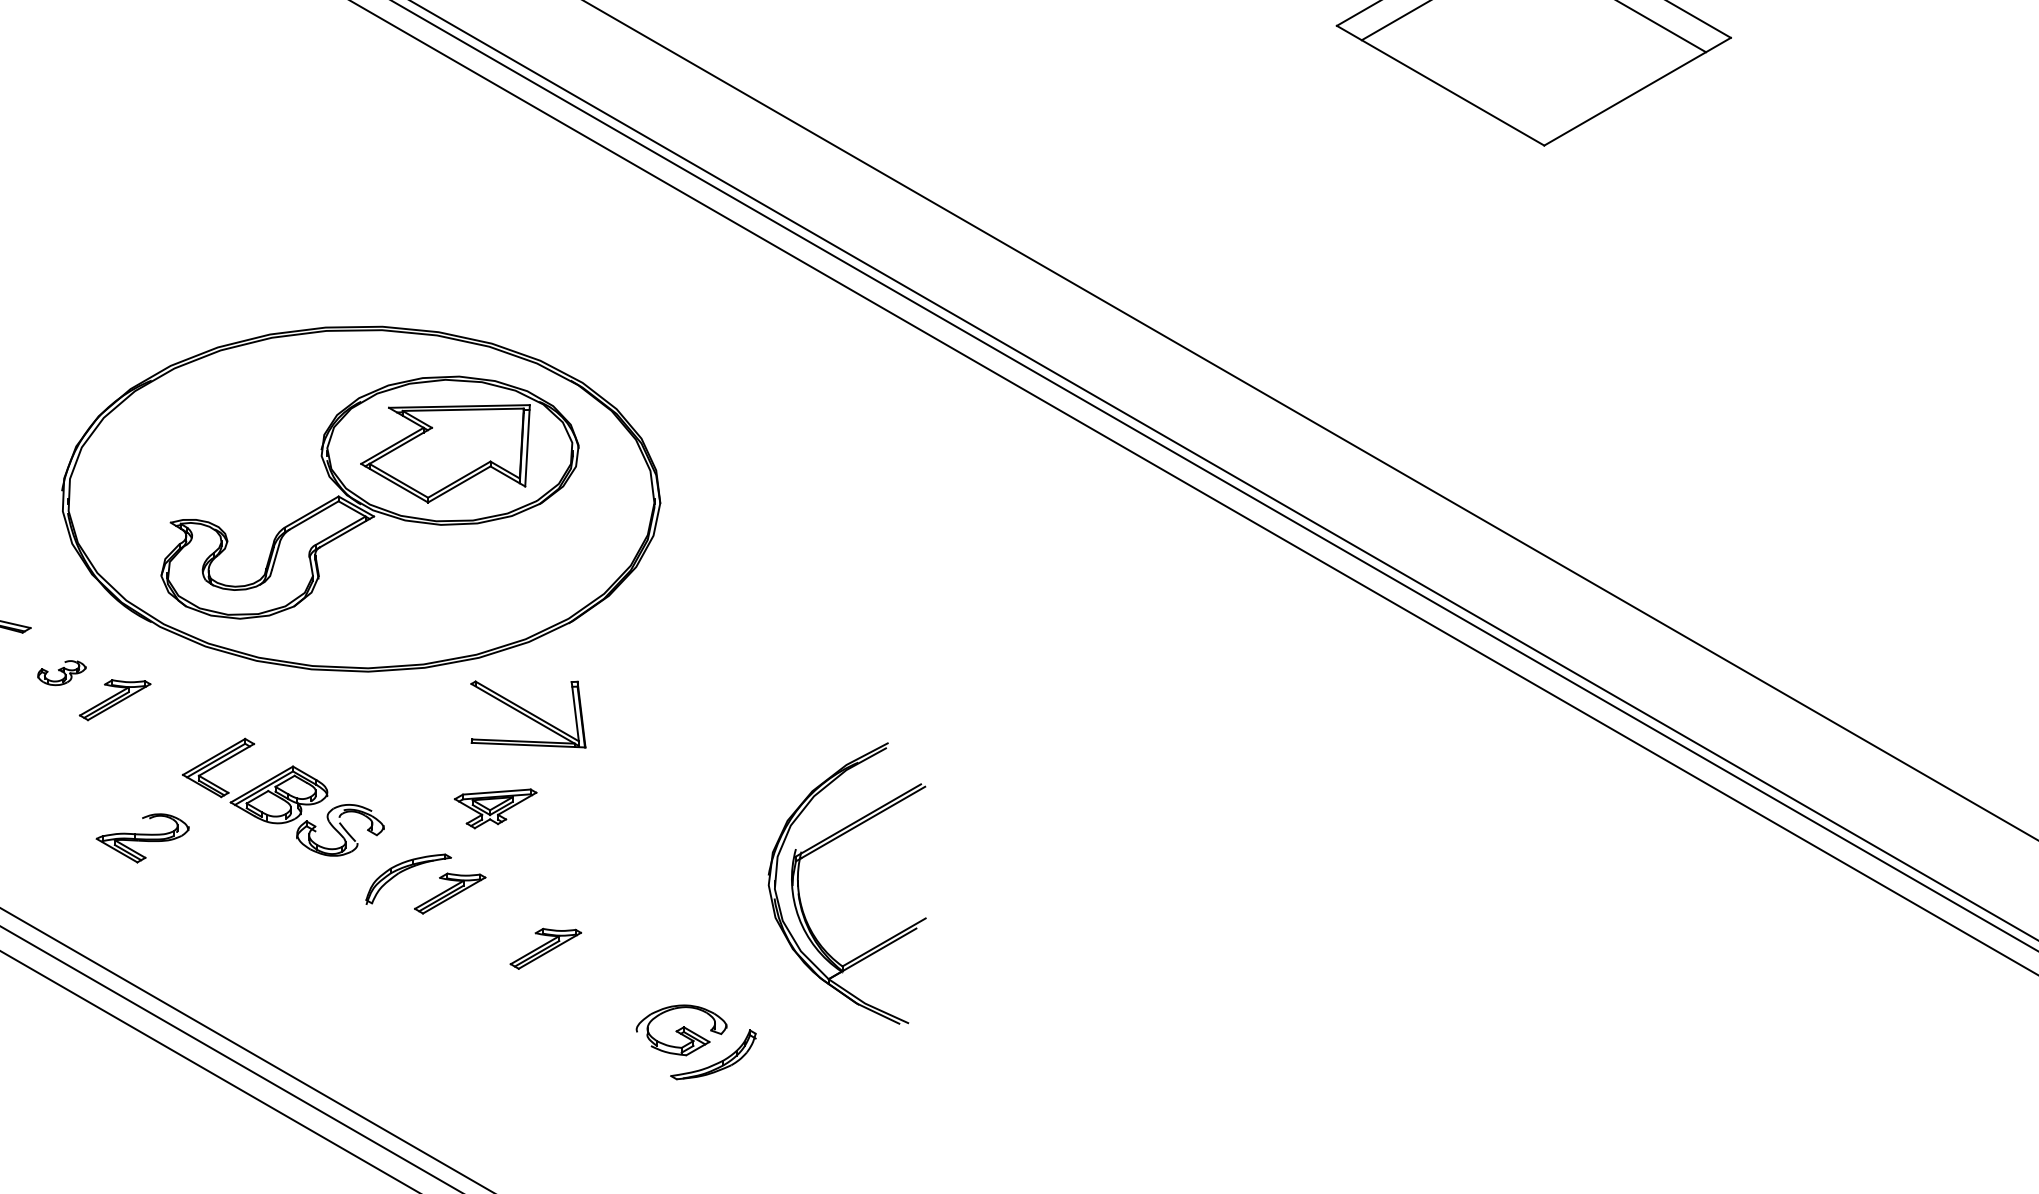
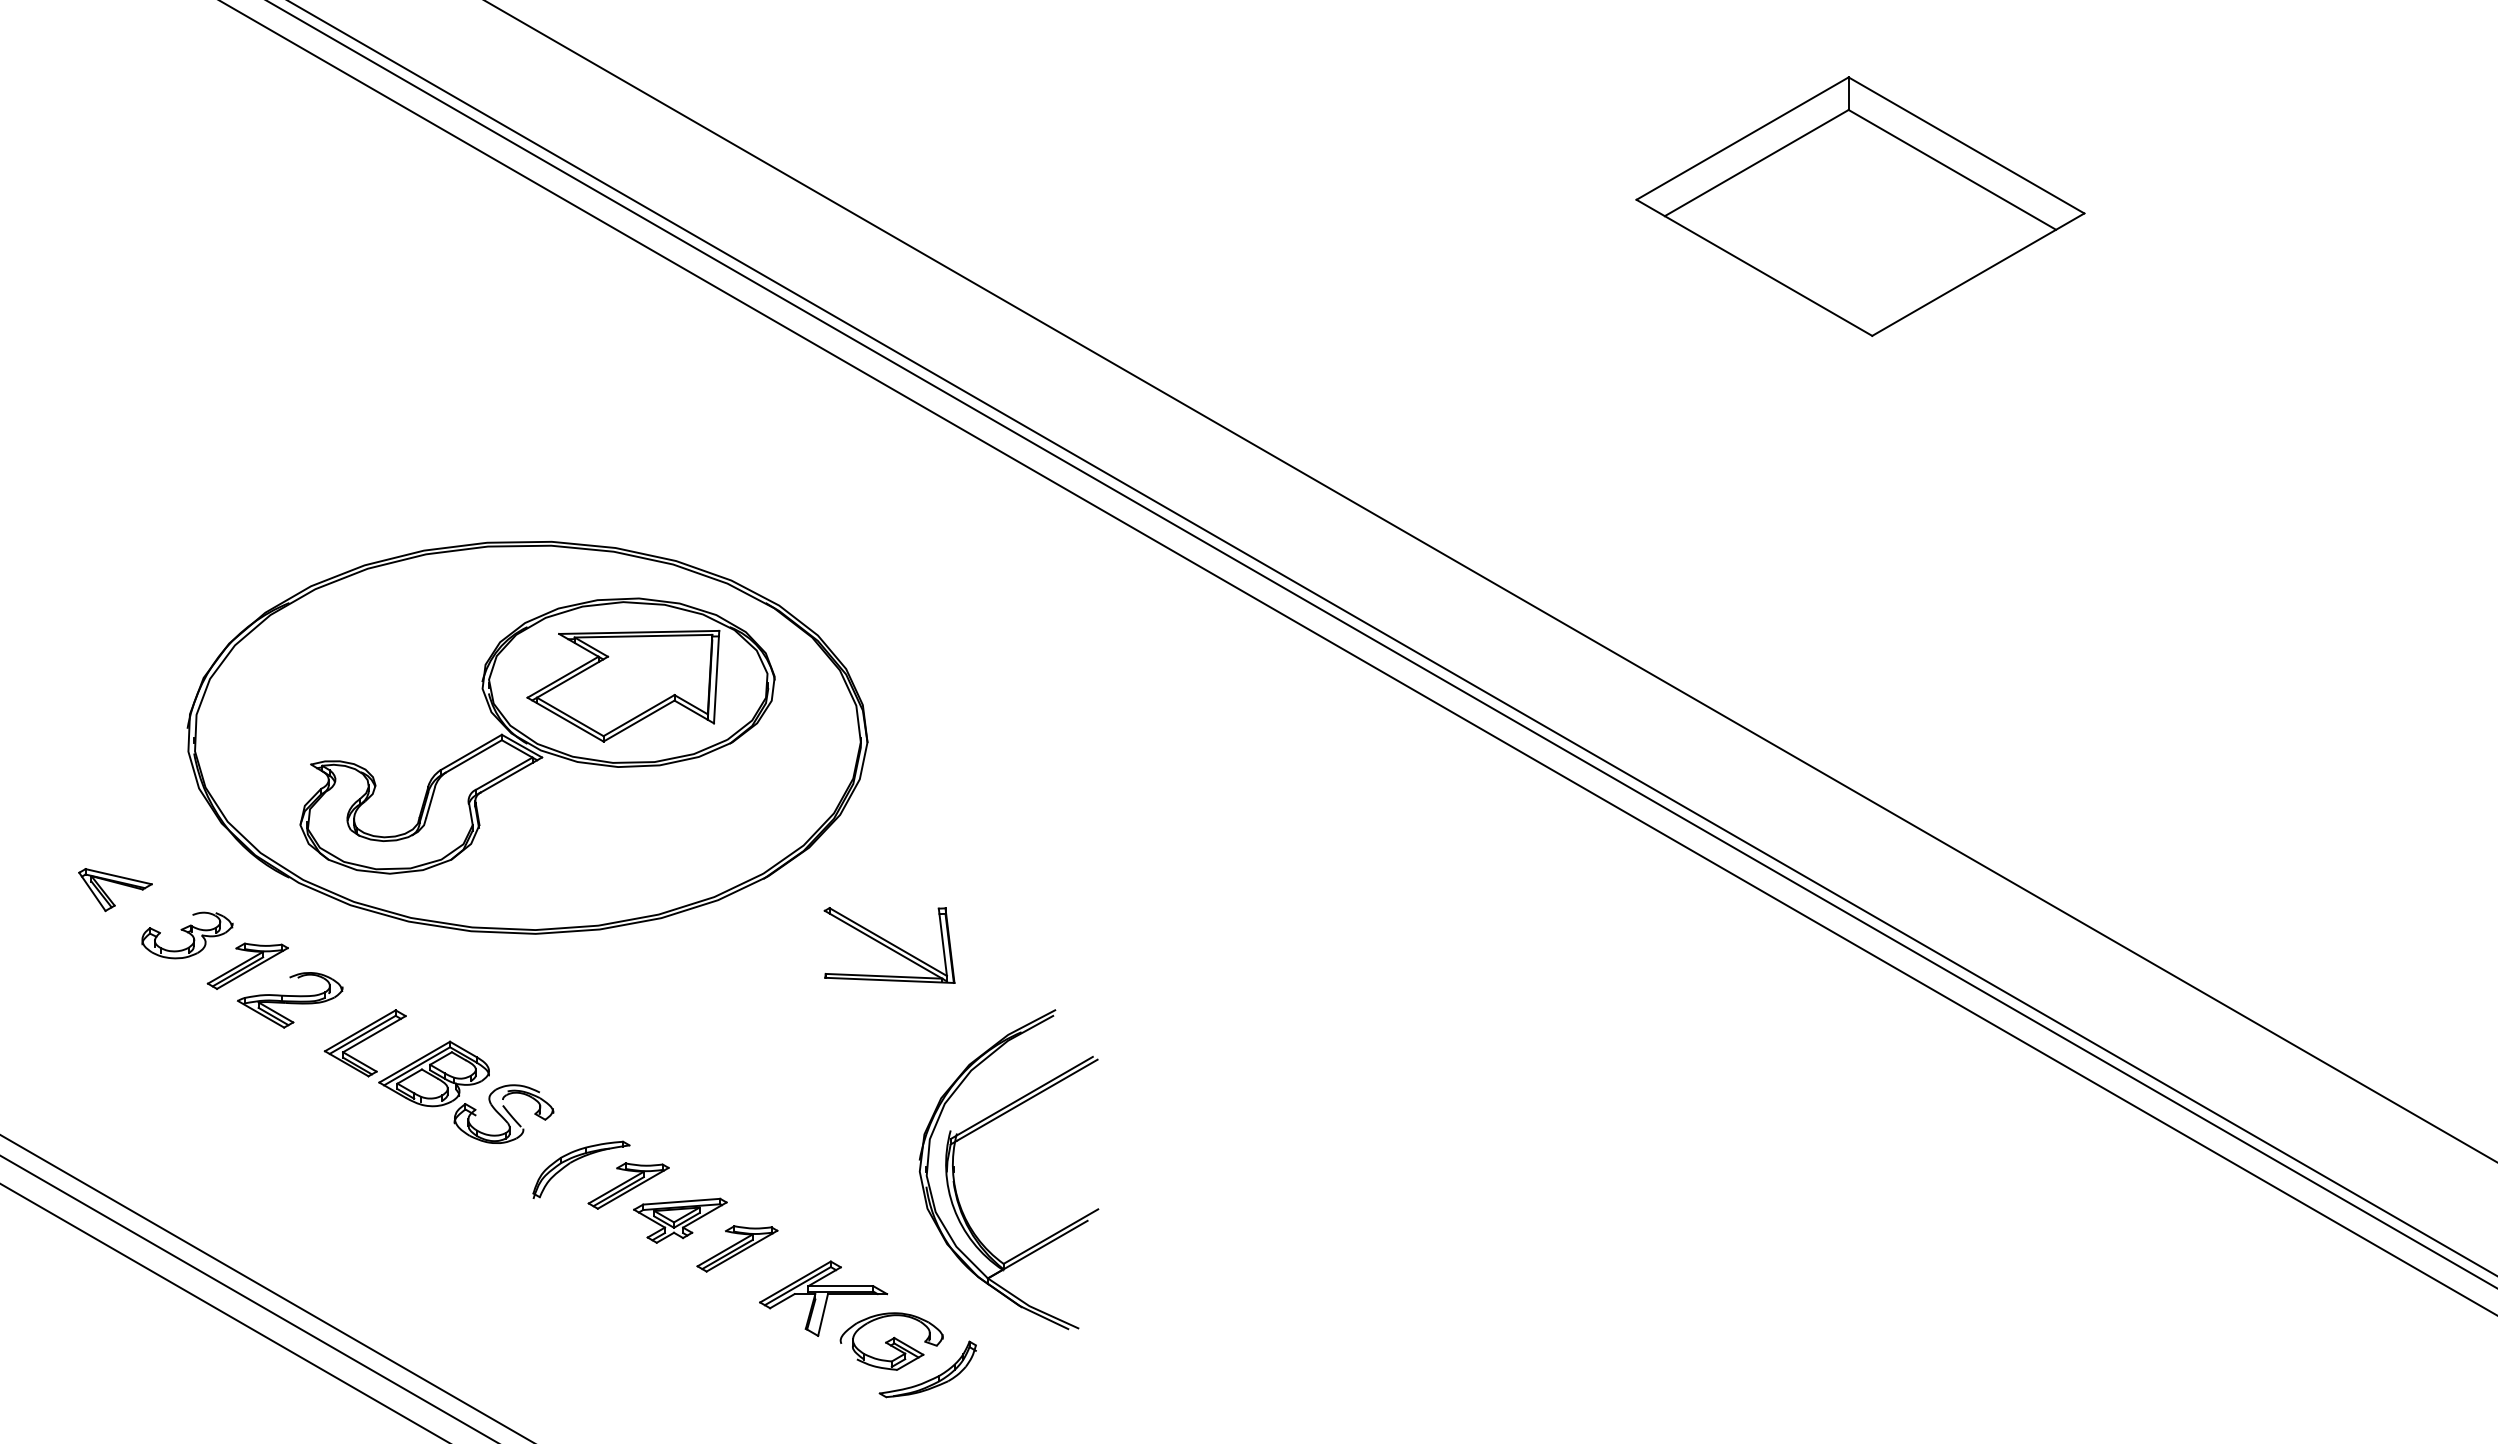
part: (62, 673) -> (187, 935), size x1.67
part: (528, 714) -> (889, 945), moved
part: (495, 808) -> (680, 1220), moved
part: (142, 838) -> (290, 1000), moved
part: (823, 846) -> (982, 1127), moved
part: (621, 992) -> (823, 1298), added

